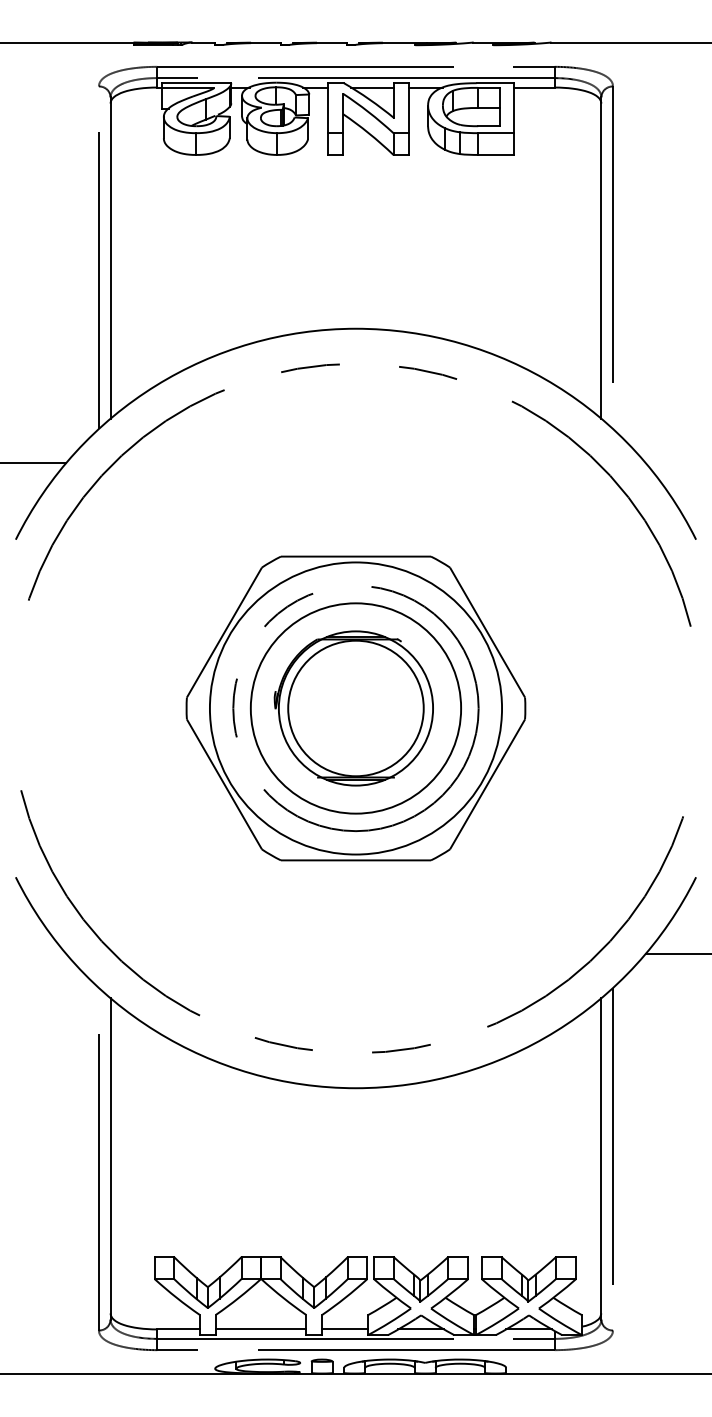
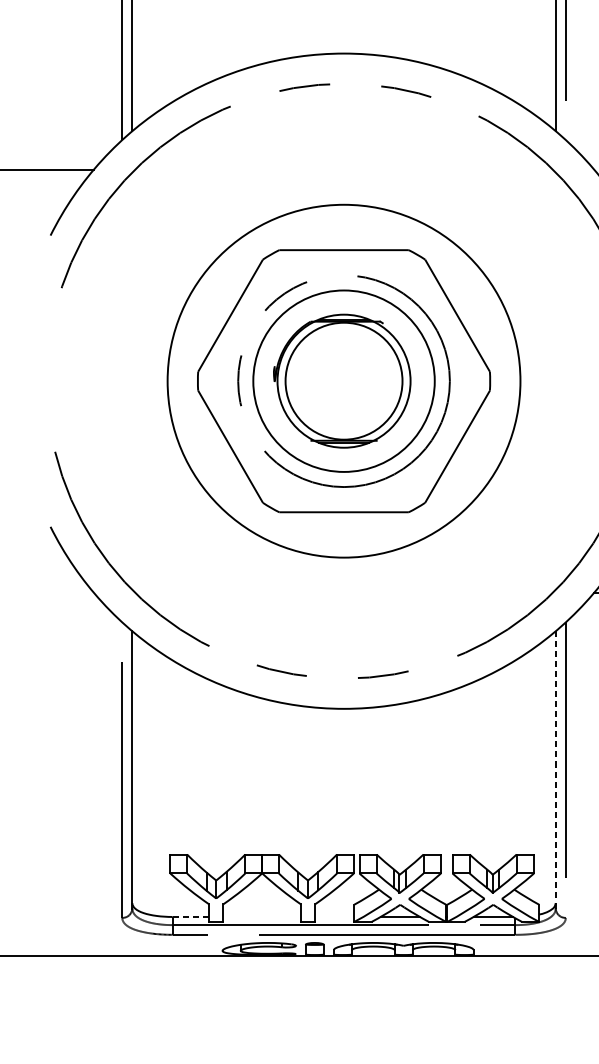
circle: (355, 708) -> (343, 381), size x1.4
line: (601, 1158) -> (555, 769), solid -> dashed
line: (177, 1329) -> (190, 917), solid -> dashed
line: (260, 1329) -> (261, 917), removed
line: (344, 1329) -> (334, 917), removed

